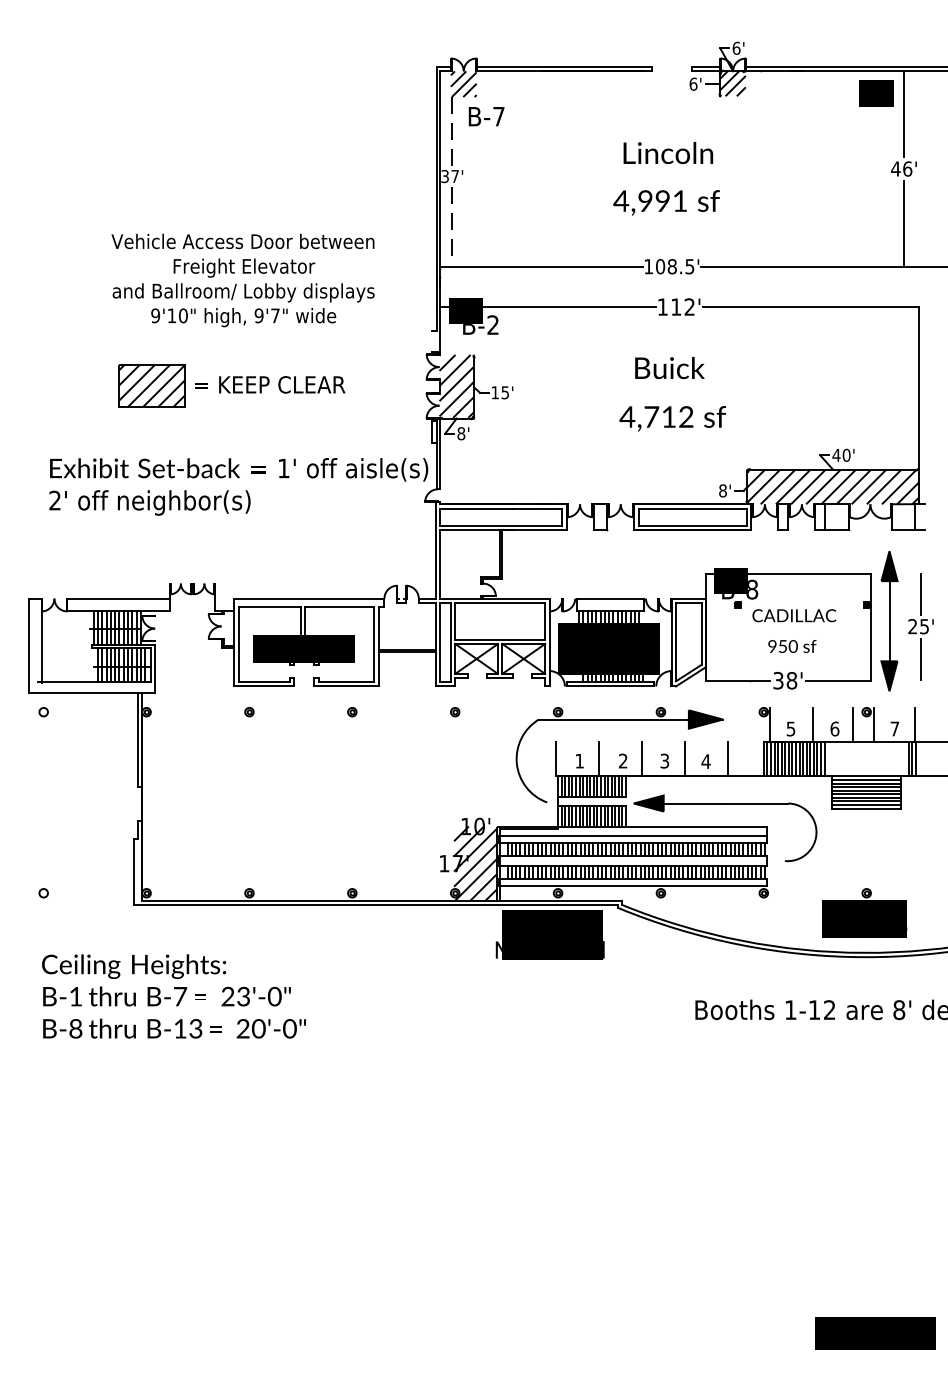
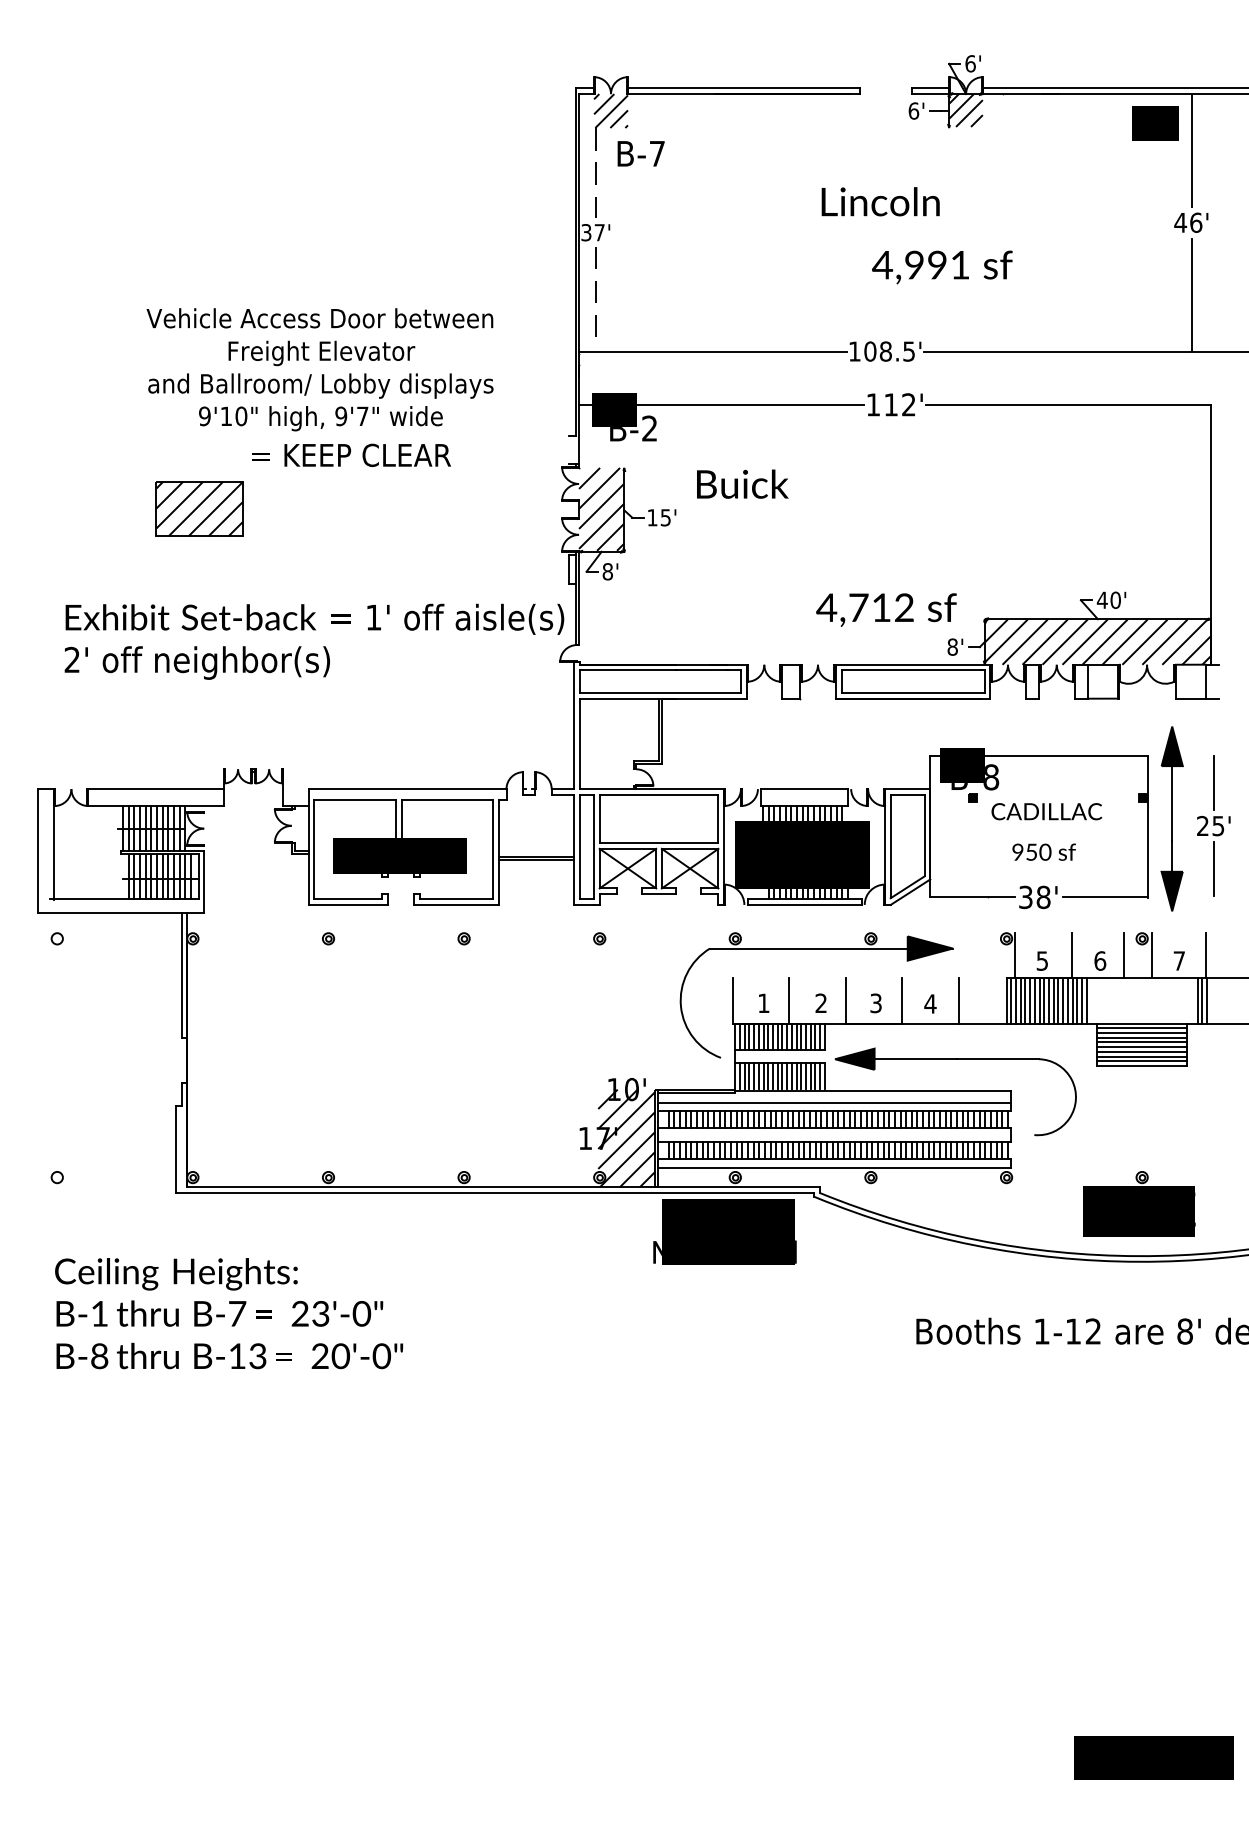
text: (666, 202) -> (942, 267), moved
text: (669, 367) -> (742, 483), moved
text: (269, 384) -> (351, 454), moved
text: (672, 418) -> (886, 609), moved

